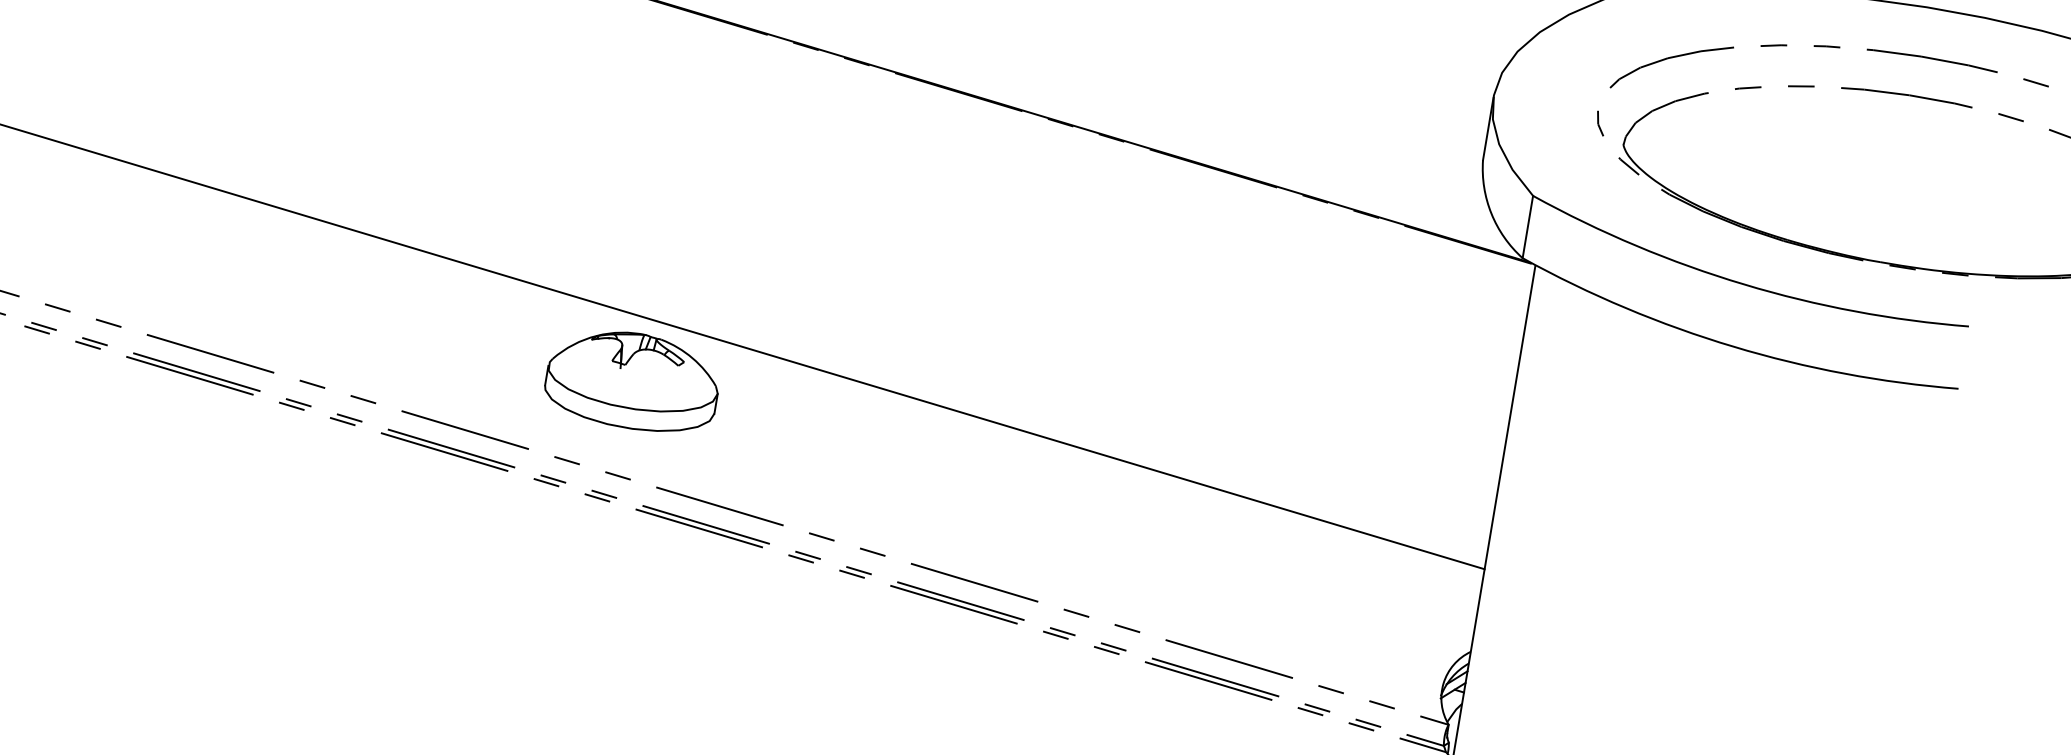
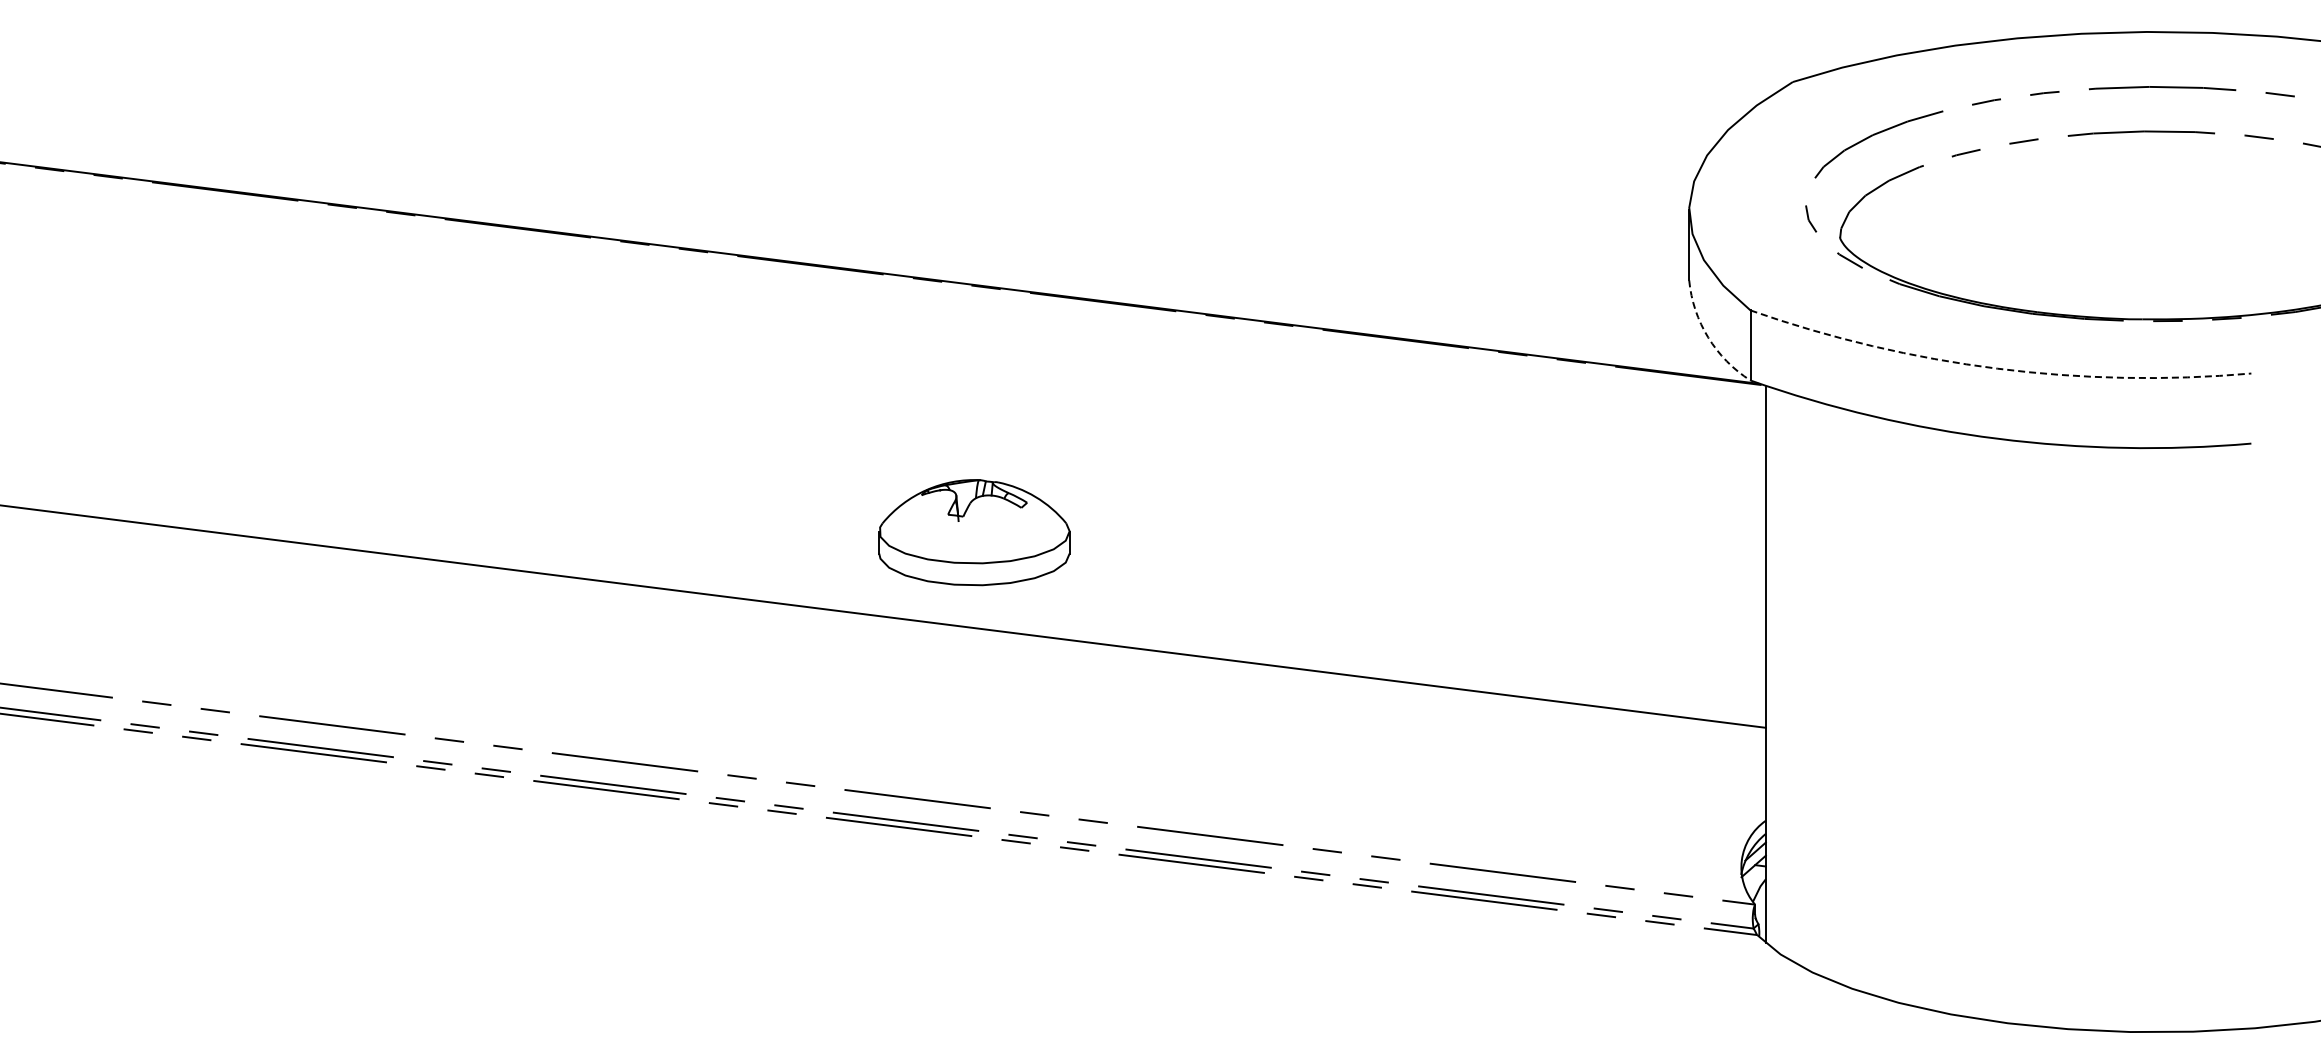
arc: (1491, 213) -> (1708, 337), solid -> dashed
arc: (1744, 284) -> (1997, 368), solid -> dashed
part: (632, 380) -> (974, 532), moved

